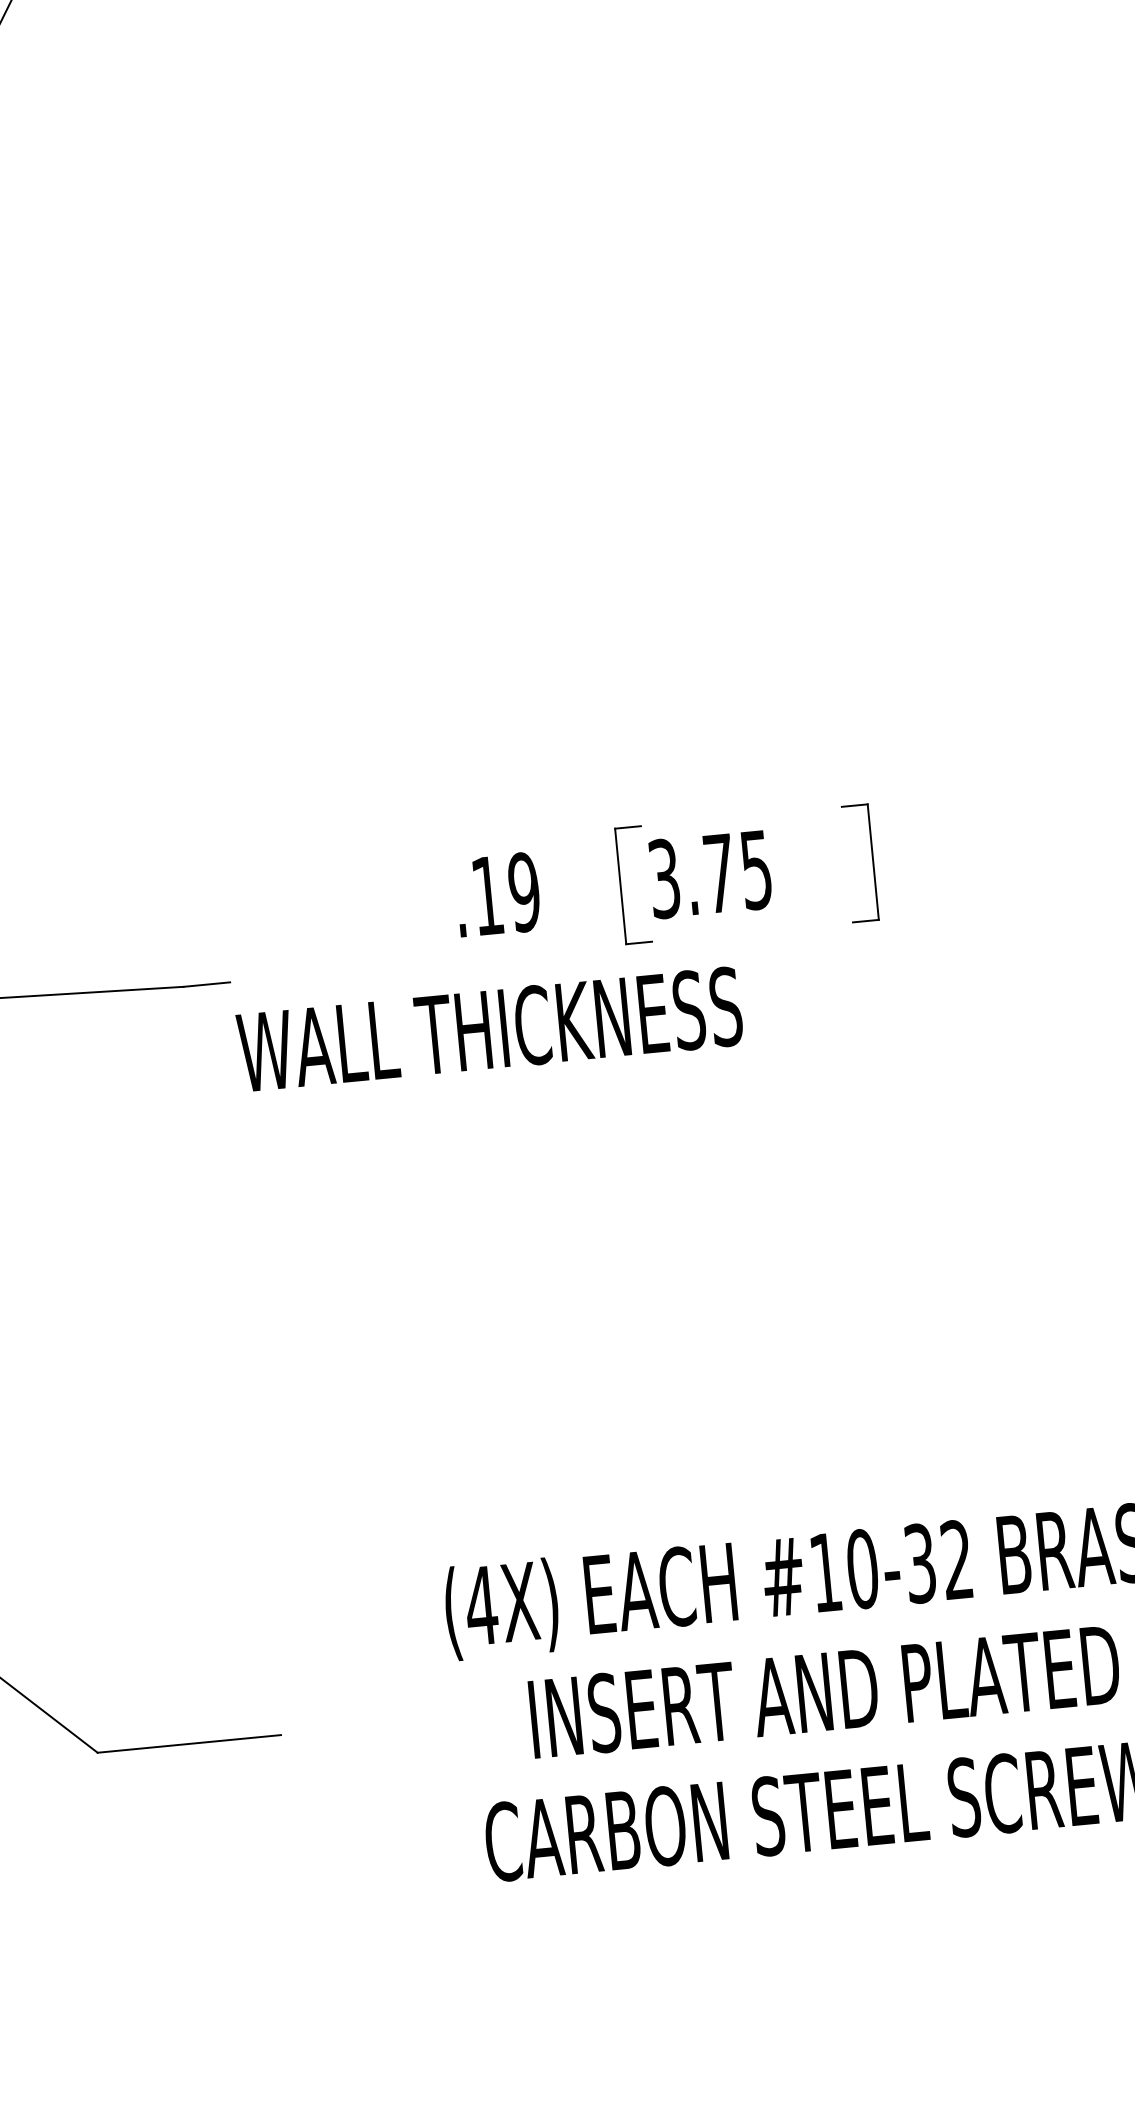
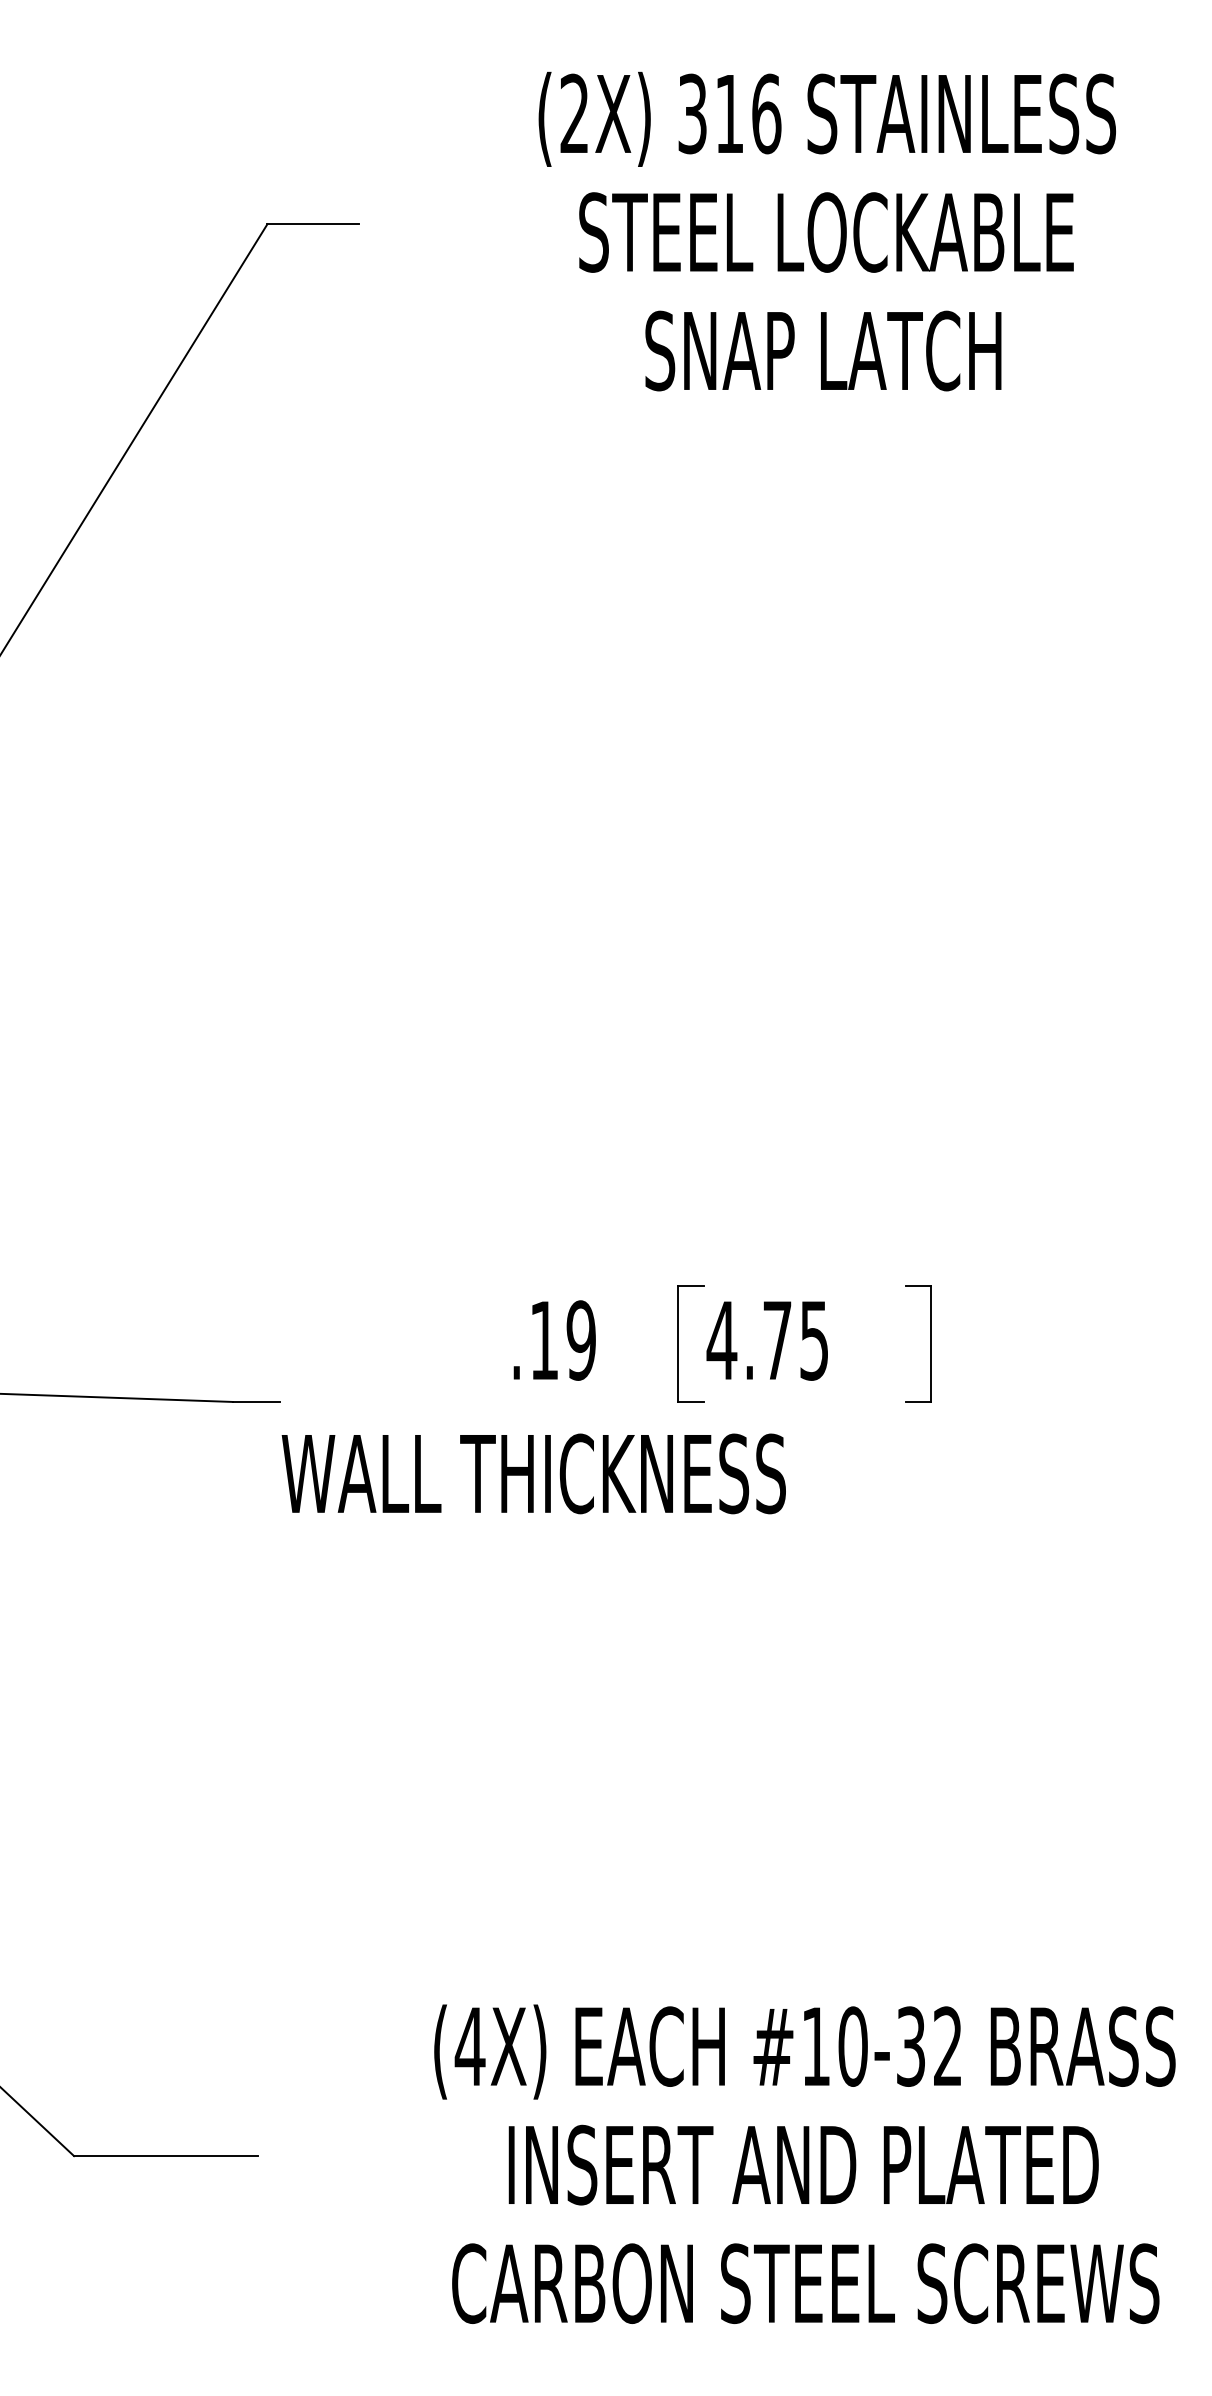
text: (663, 878) -> (721, 1340), 3.75 -> 4.75

